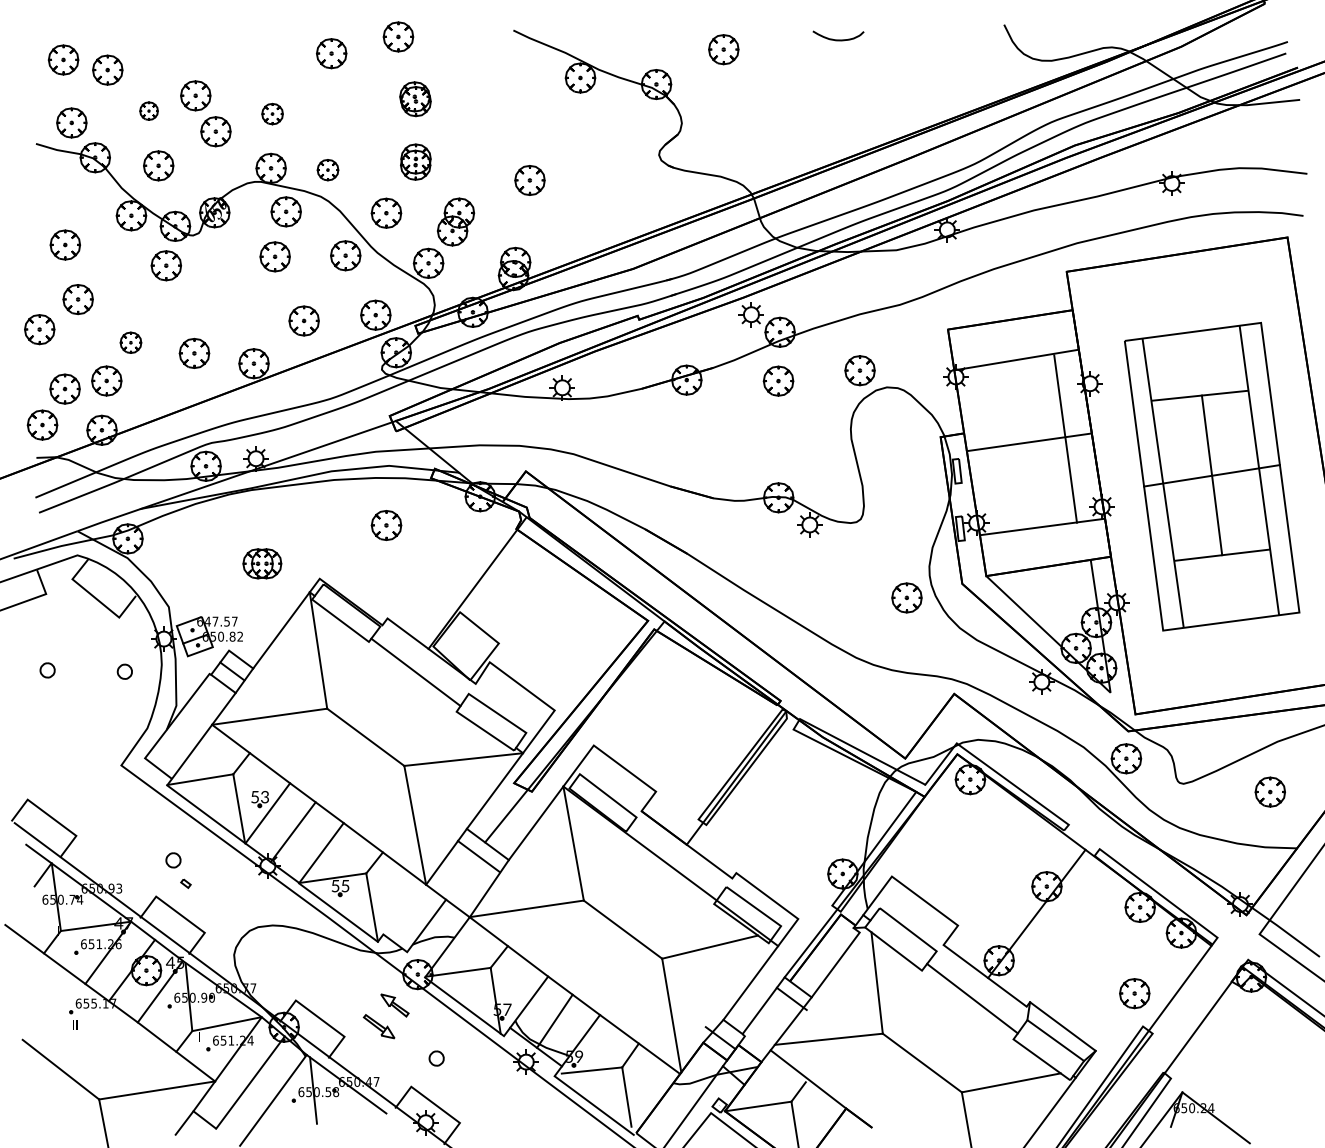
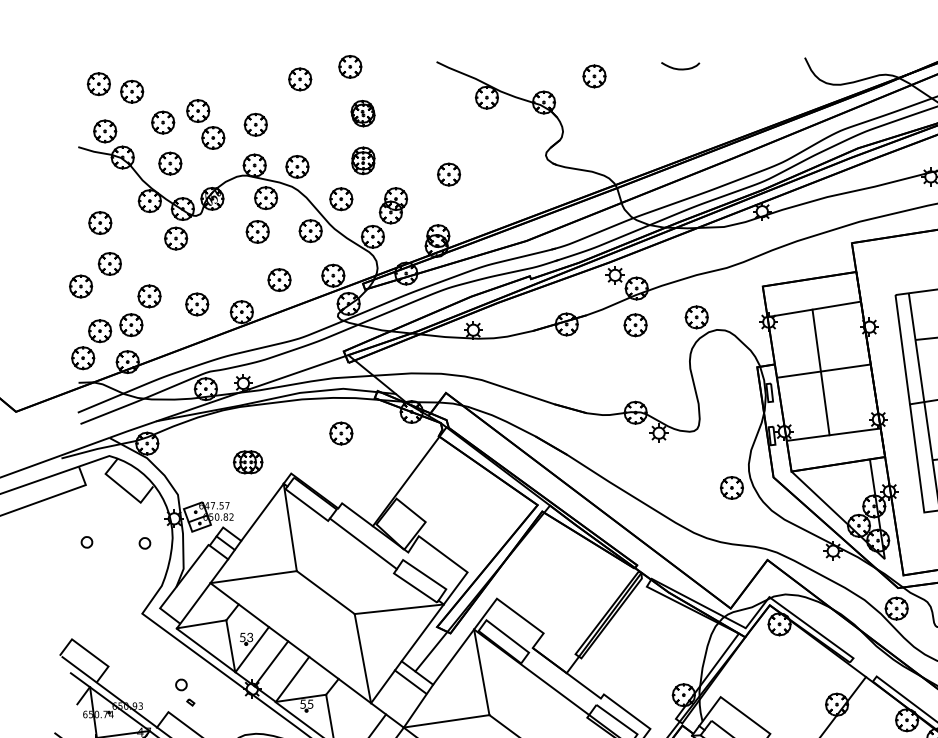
part: (148, 110) -> (162, 122), size x1.67
part: (272, 113) -> (255, 124), size x1.43
part: (327, 169) -> (297, 166), size x1.43
part: (130, 342) -> (149, 296), size x1.43
line: (1065, 438) -> (820, 372), moved

